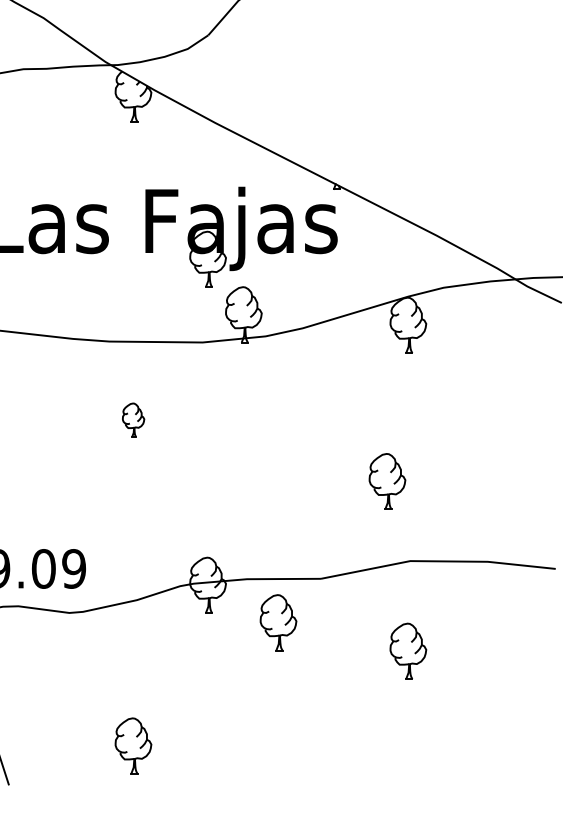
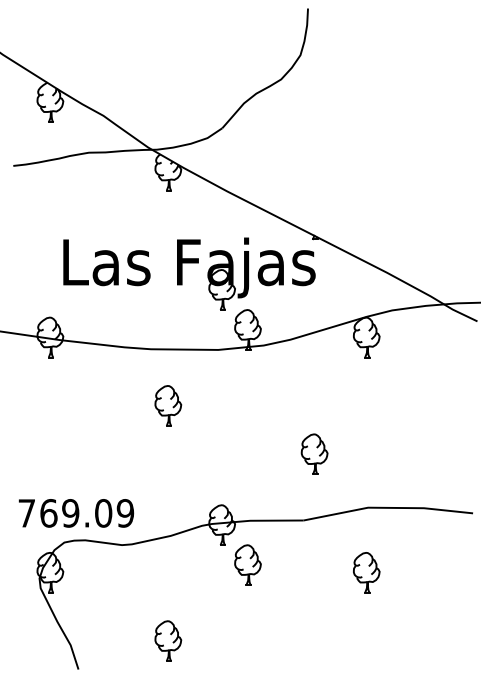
part: (133, 419) -> (168, 405), size x1.67
part: (387, 480) -> (314, 453), moved
part: (277, 621) -> (247, 564), moved

